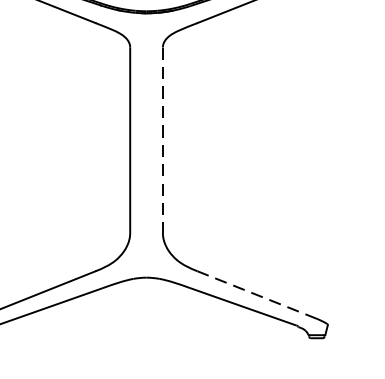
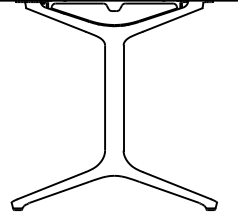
line: (162, 141) -> (123, 98), dashed -> solid
line: (256, 294) -> (176, 185), dashed -> solid

